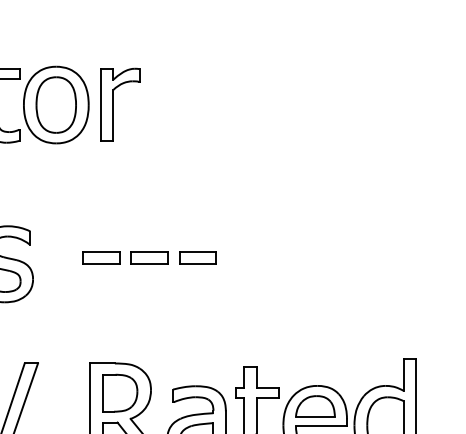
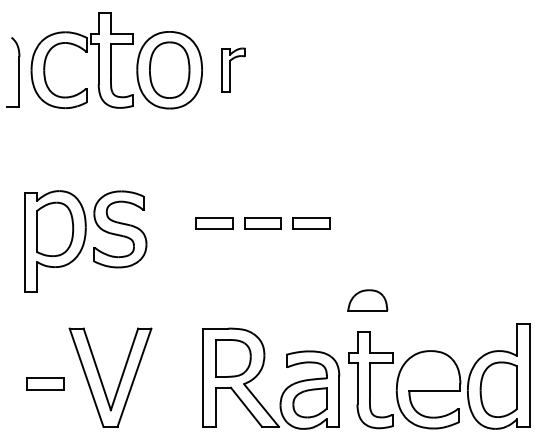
part: (120, 105) -> (233, 70), size x0.6
part: (315, 406) -> (367, 300), moved

